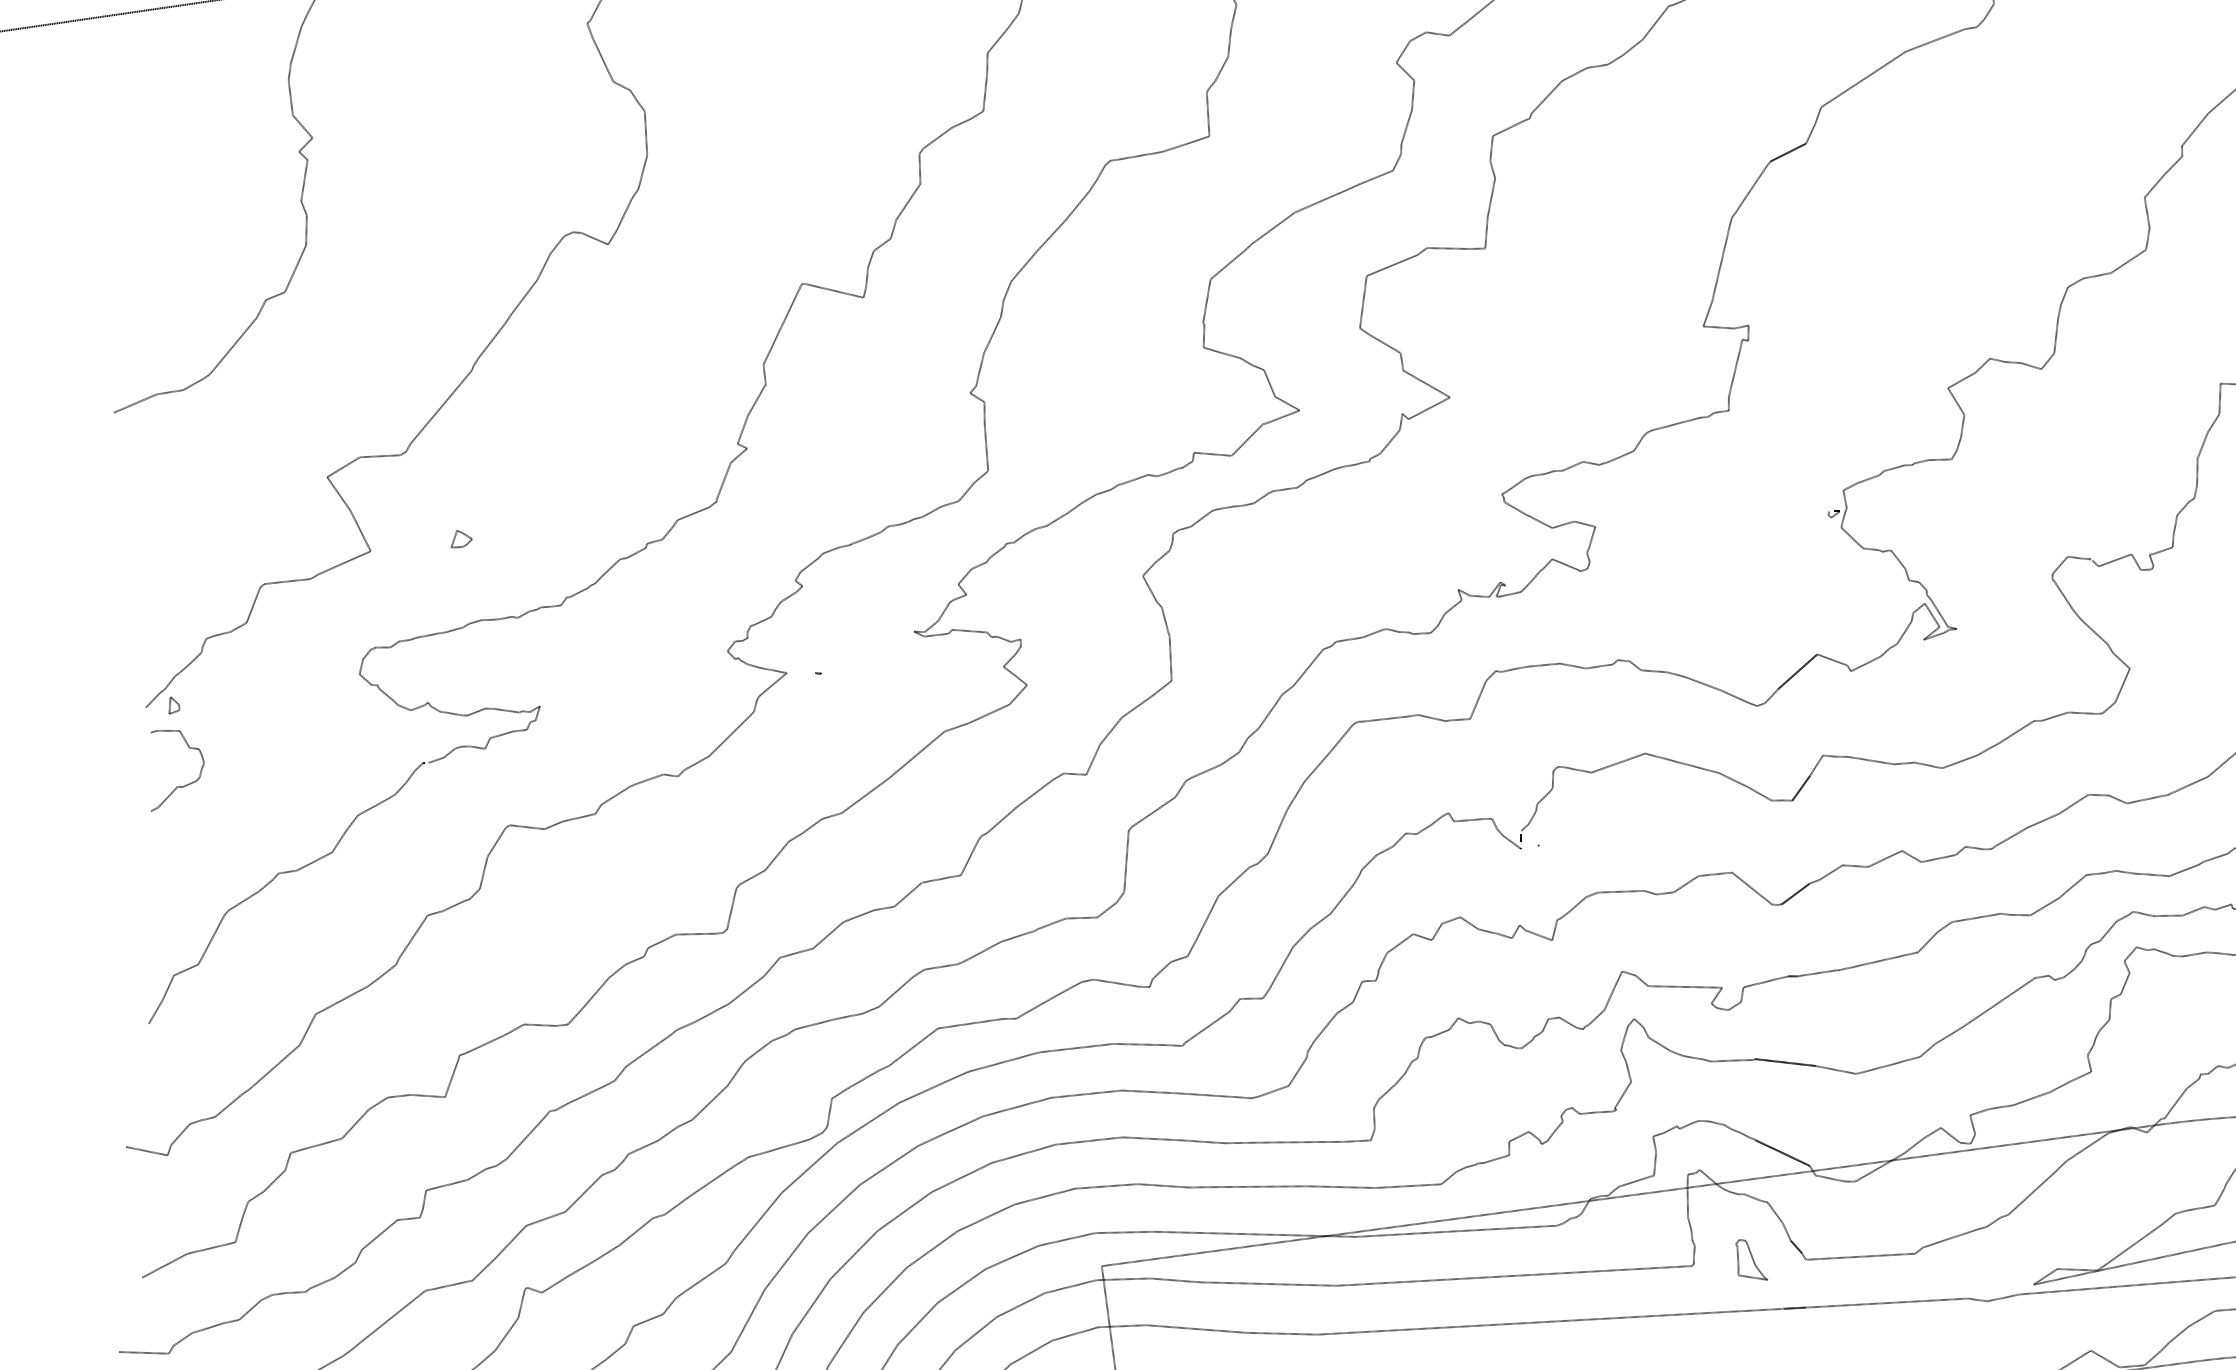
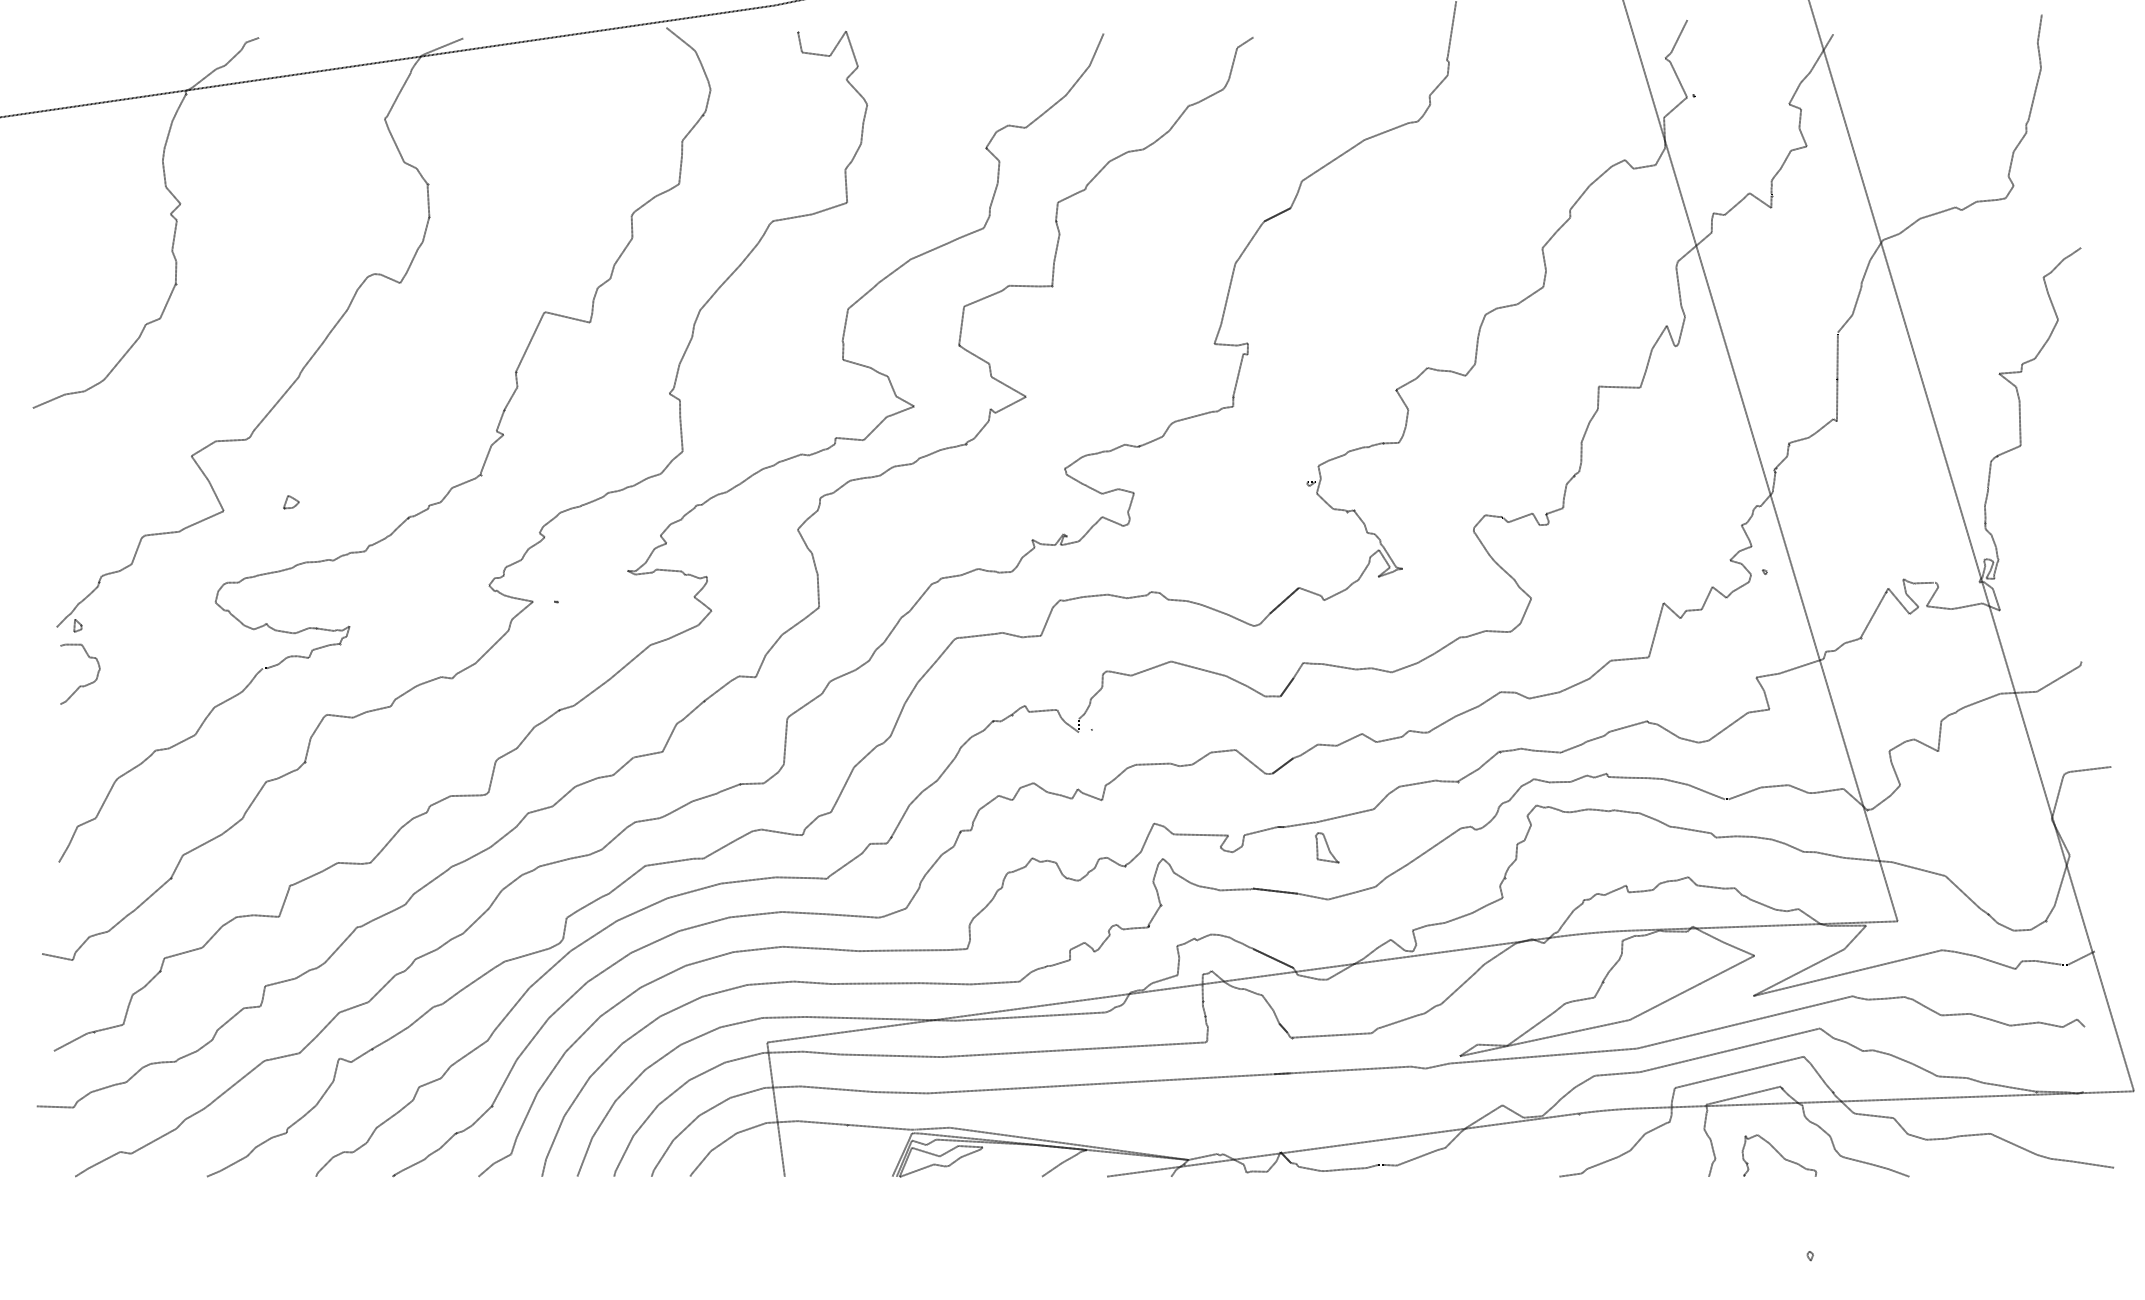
part: (1752, 1259) -> (1327, 847), moved

